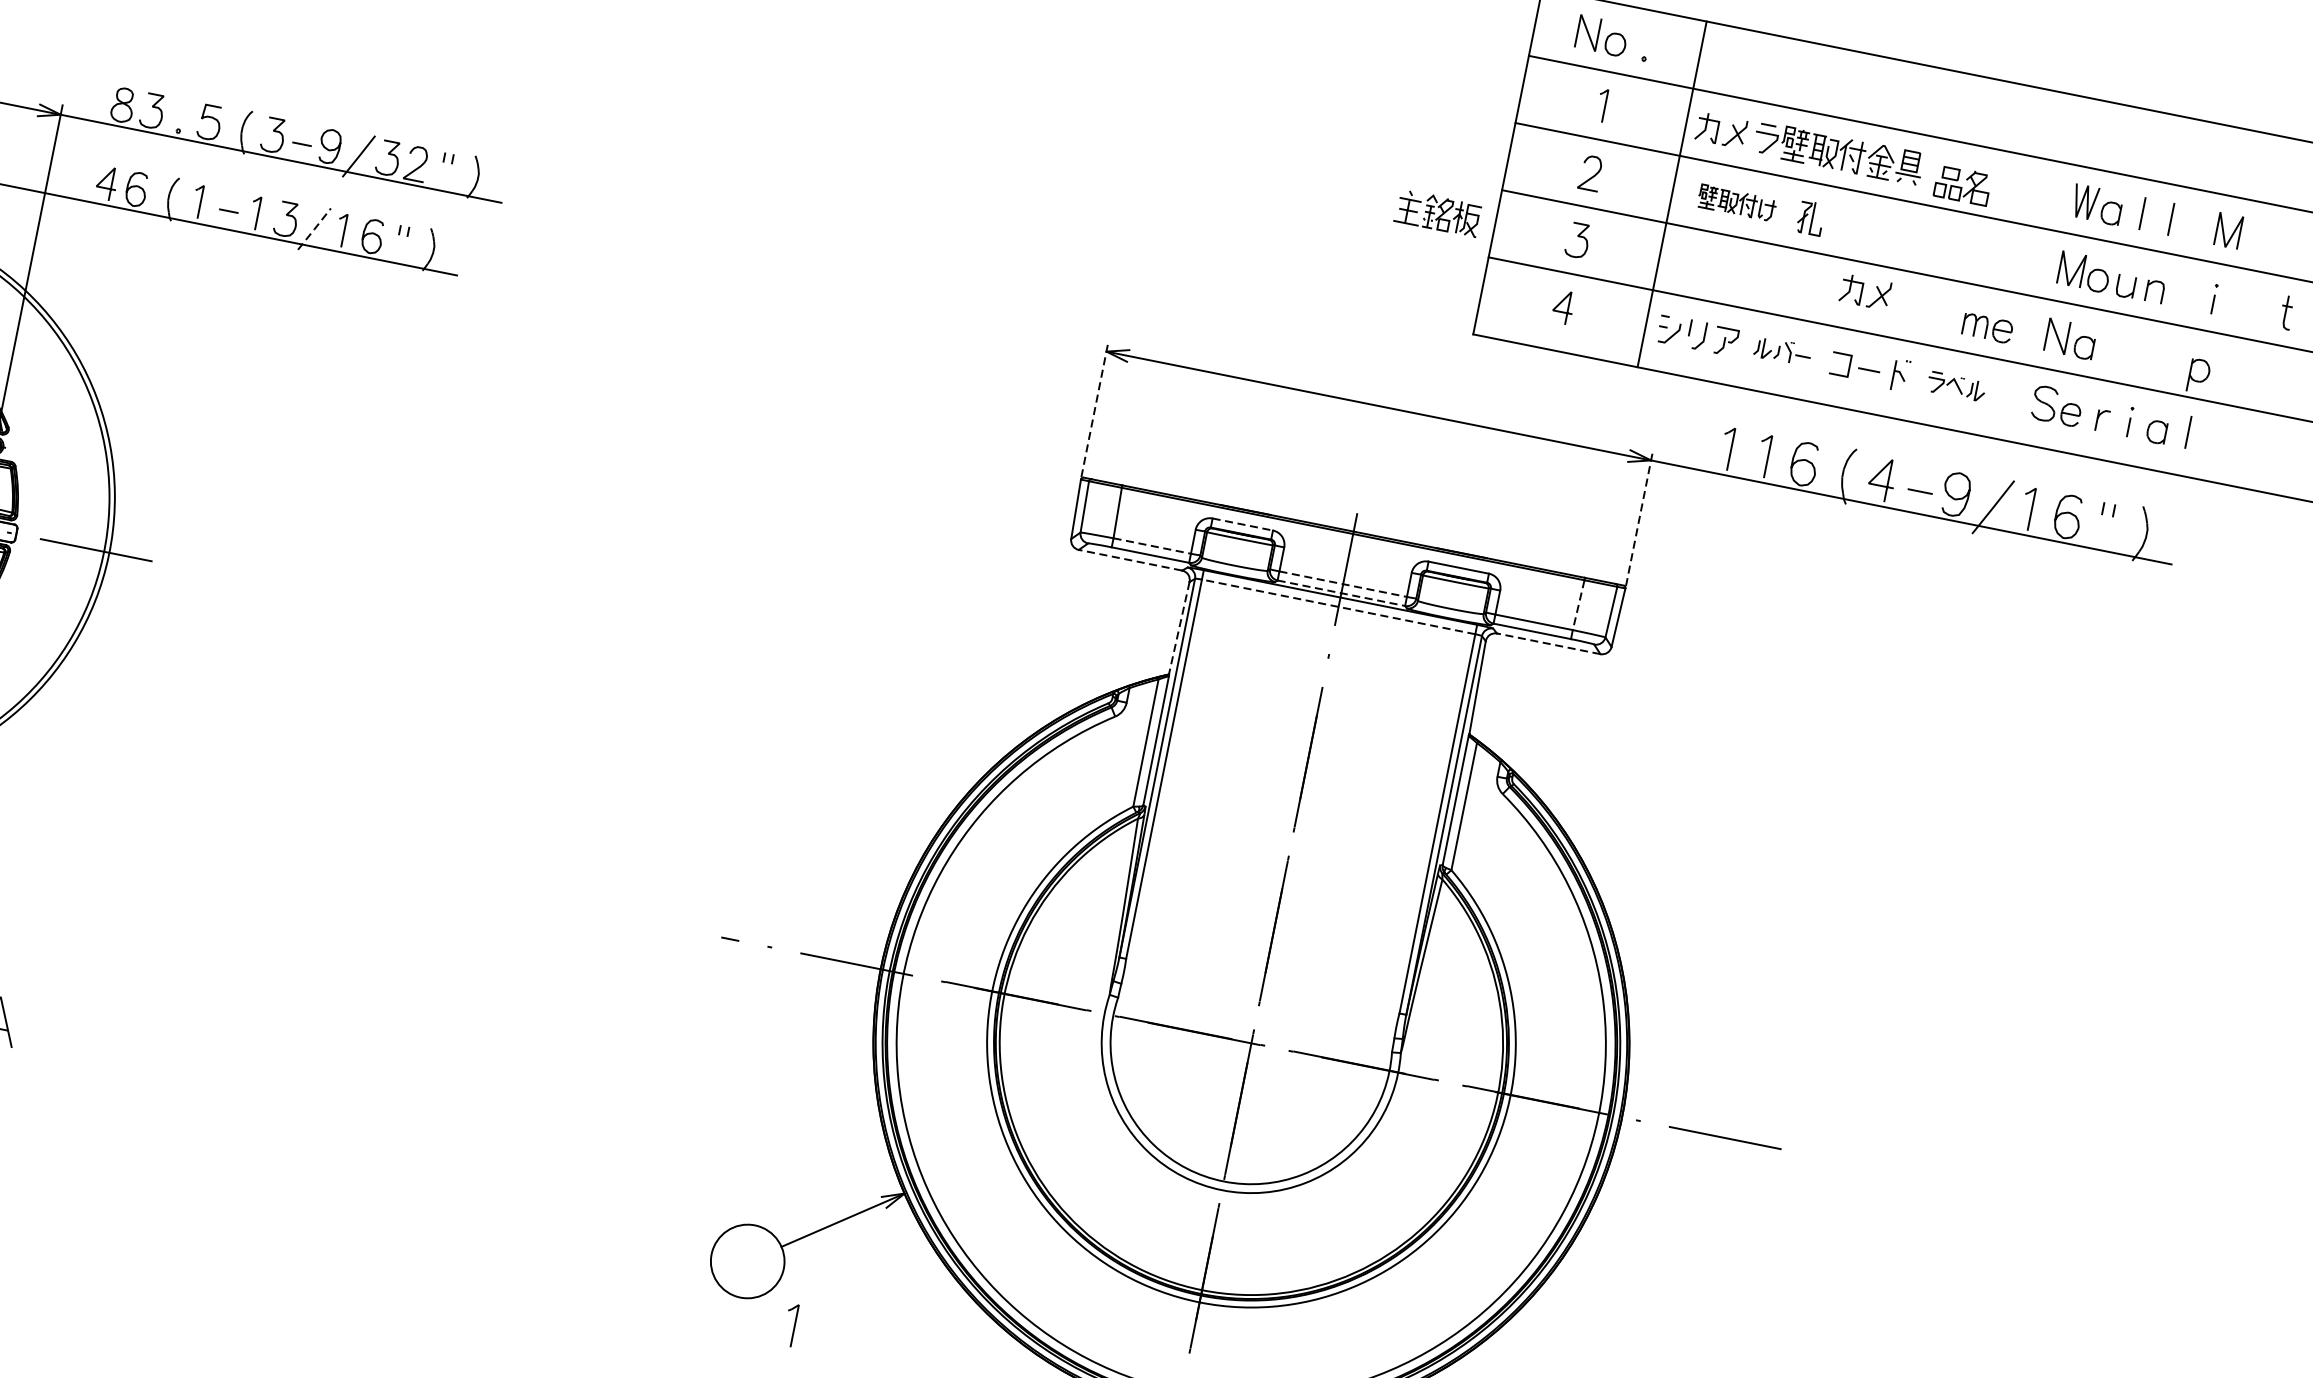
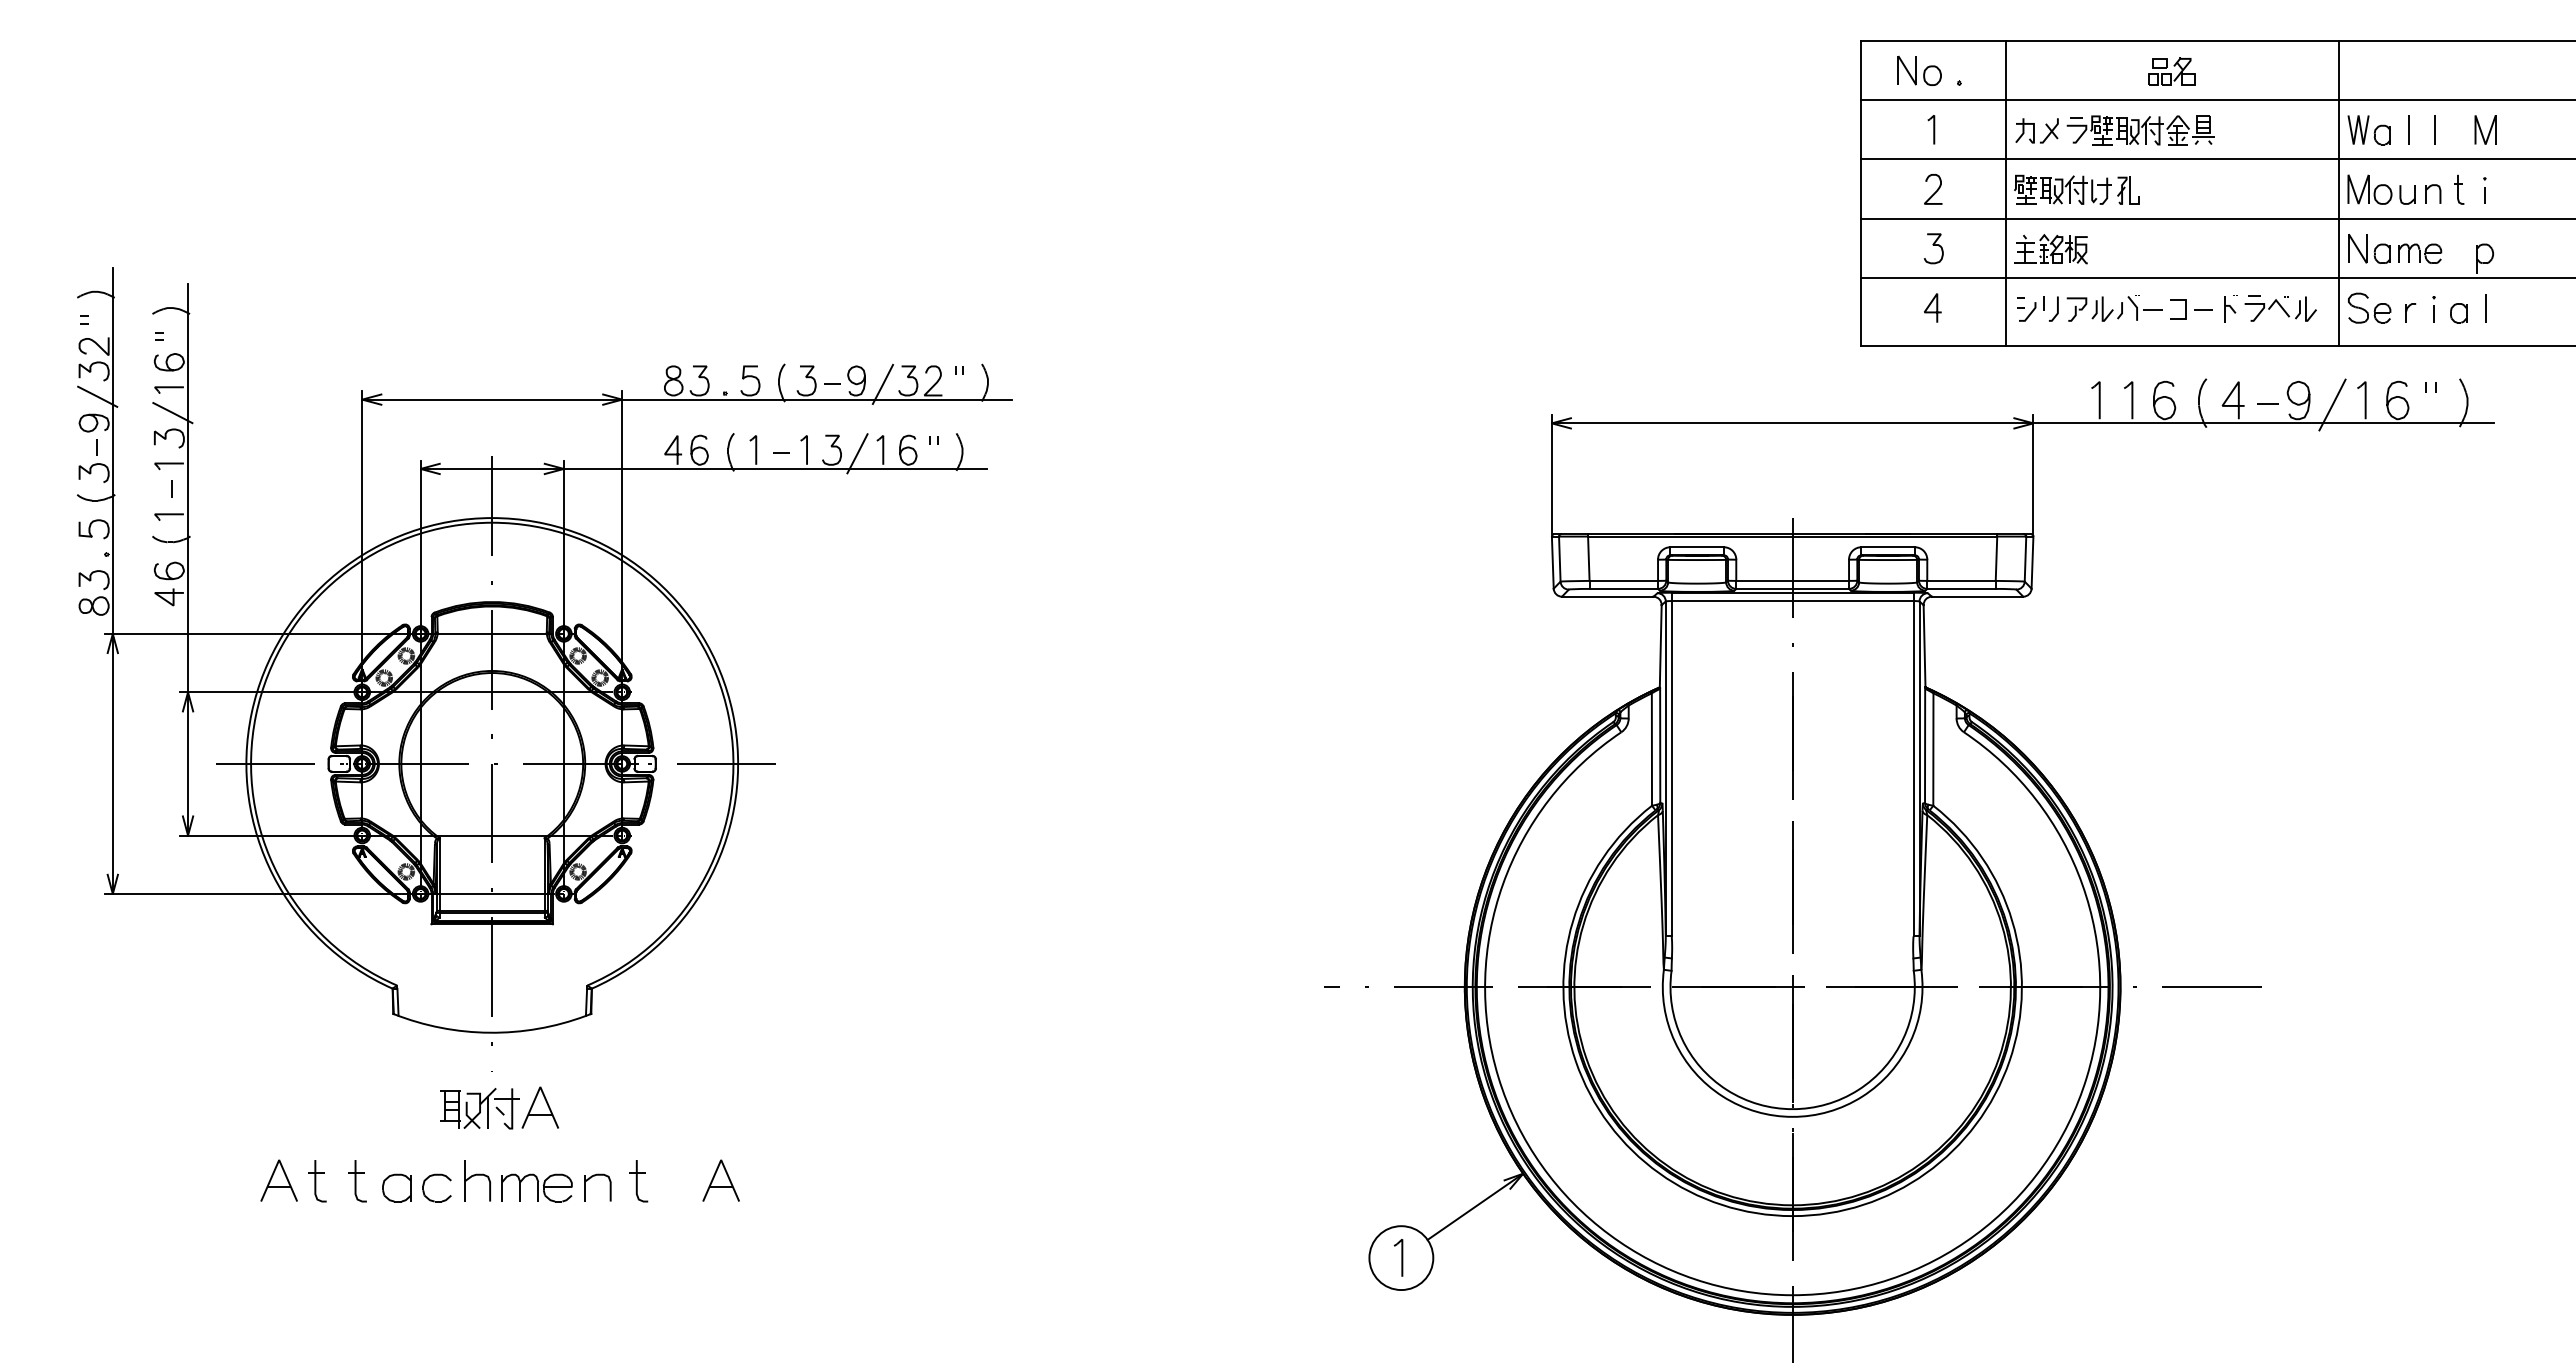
part: (1962, 185) -> (2171, 71), moved
part: (1736, 202) -> (2062, 189), size x1.43
part: (1437, 213) -> (2050, 249), moved
line: (314, 229) -> (857, 454), dashed -> solid
line: (2049, 269) -> (2339, 193), added
part: (1864, 291) -> (2186, 243), removed
part: (2287, 312) -> (2459, 189), moved
part: (1988, 328) -> (2420, 253), moved
part: (1782, 351) -> (2126, 308), size x1.43
part: (1956, 386) -> (2280, 308), size x1.43
line: (1094, 409) -> (1551, 474), dashed -> solid
line: (1639, 518) -> (2033, 474), dashed -> solid
line: (1243, 524) -> (1697, 547), dashed -> solid
line: (1153, 545) -> (1624, 580), dashed -> solid
line: (1130, 559) -> (1607, 596), dashed -> solid
line: (1344, 583) -> (1793, 580), dashed -> solid
line: (1342, 592) -> (1793, 588), dashed -> solid
line: (1578, 606) -> (1996, 559), dashed -> solid
line: (1338, 607) -> (1792, 601), dashed -> solid
line: (1178, 628) -> (1660, 646), dashed -> solid
line: (1548, 643) -> (1977, 596), dashed -> solid
part: (790, 1324) -> (1398, 1257), moved

